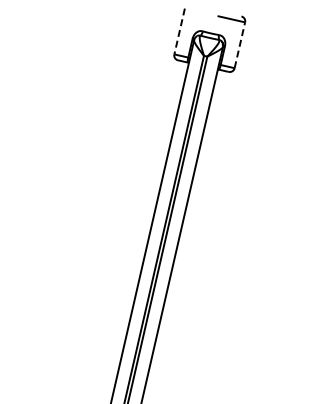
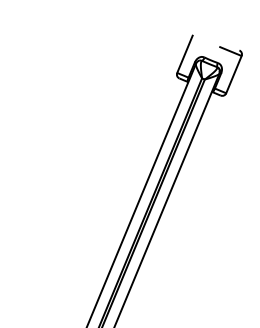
line: (179, 31) -> (184, 54), dashed -> solid
line: (240, 44) -> (234, 74), dashed -> solid

